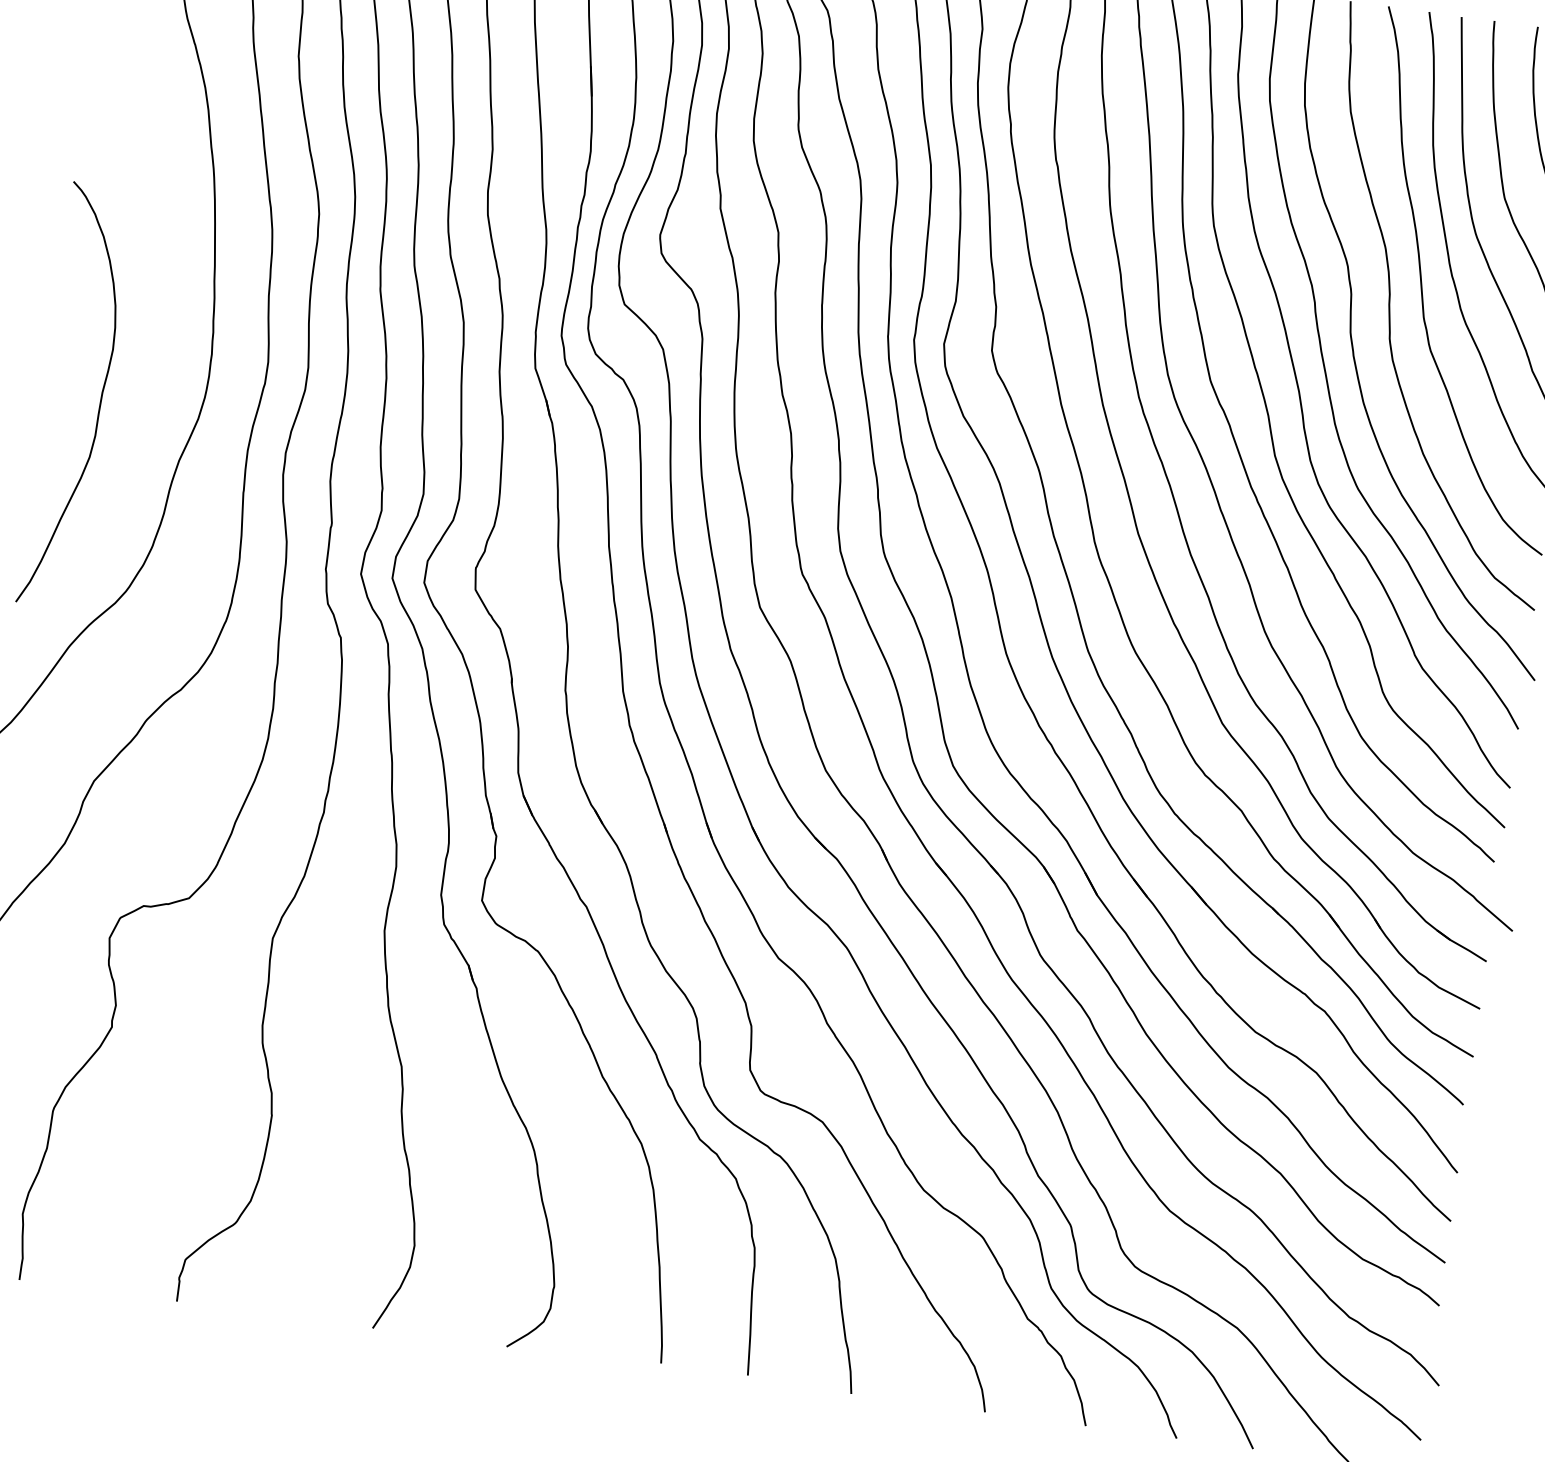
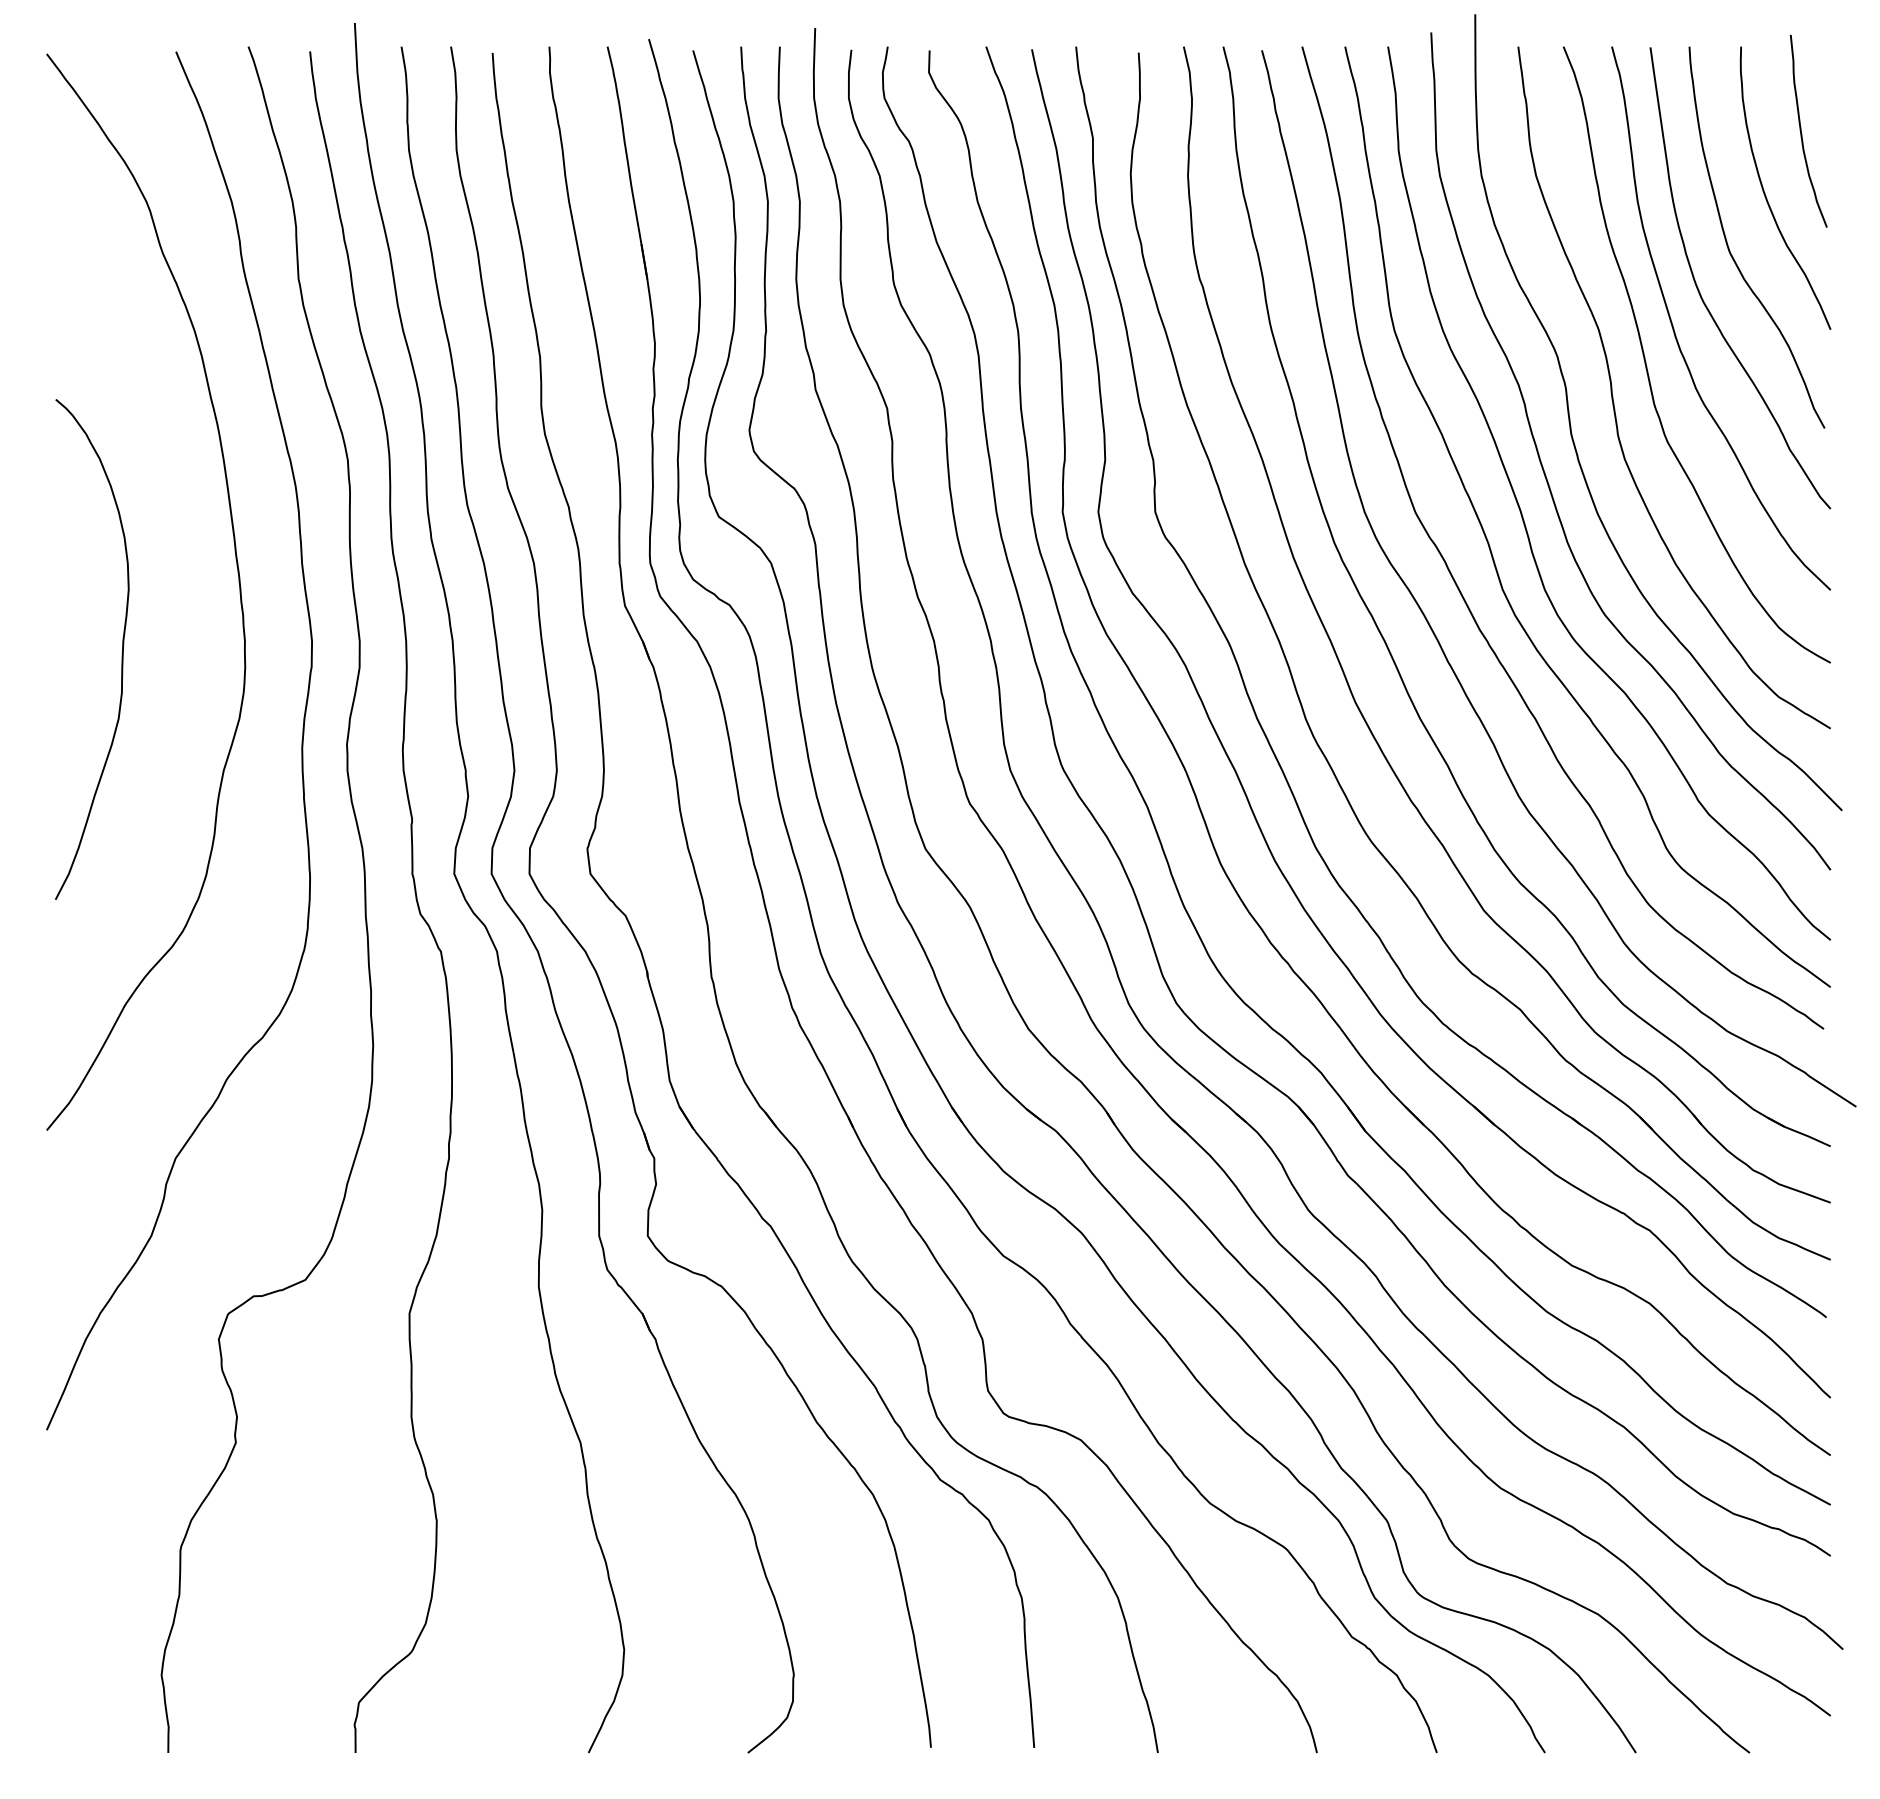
curve: (99, 403) -> (121, 654), moved

